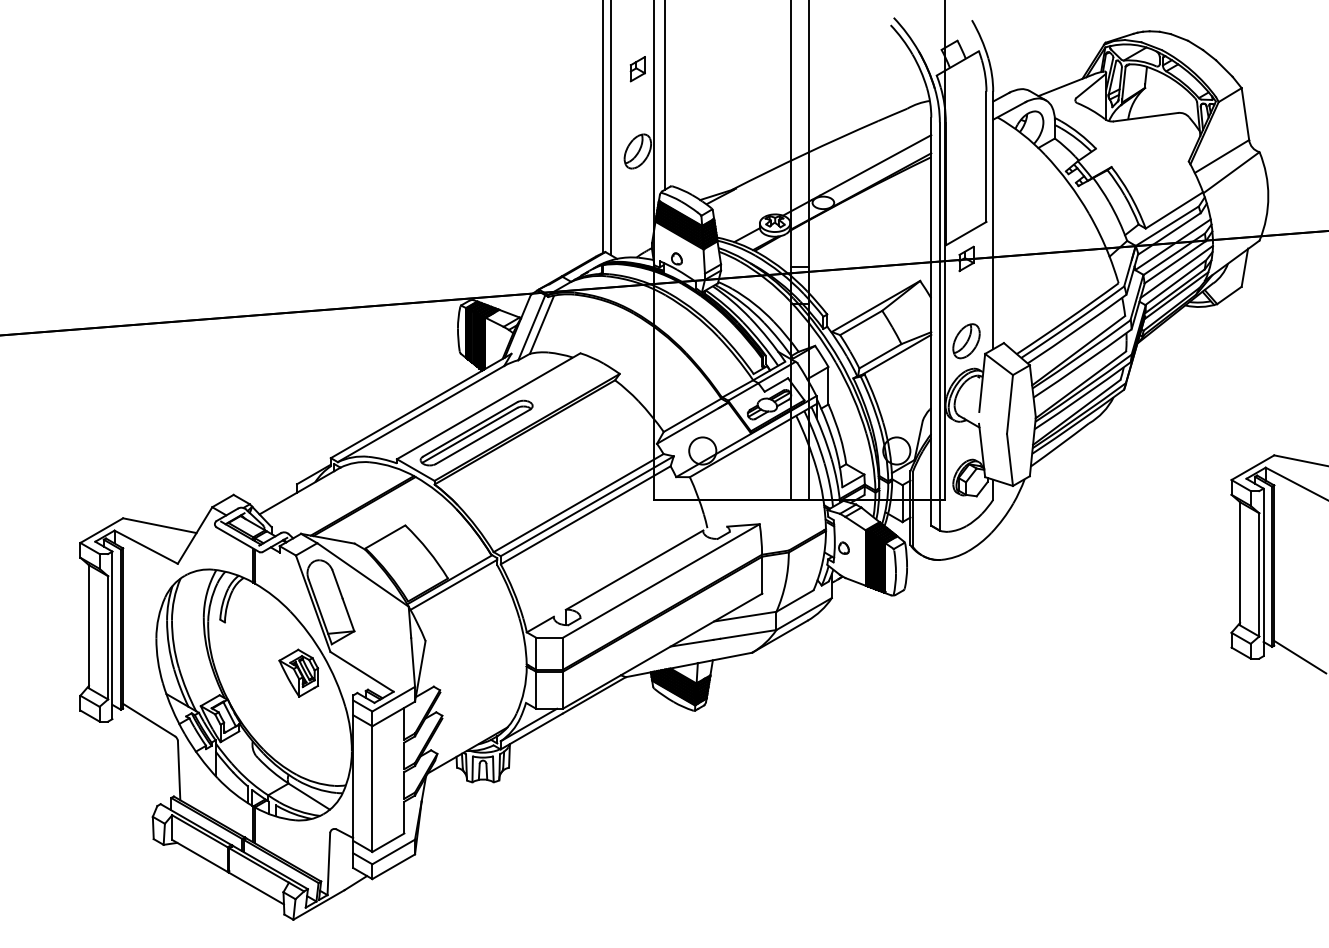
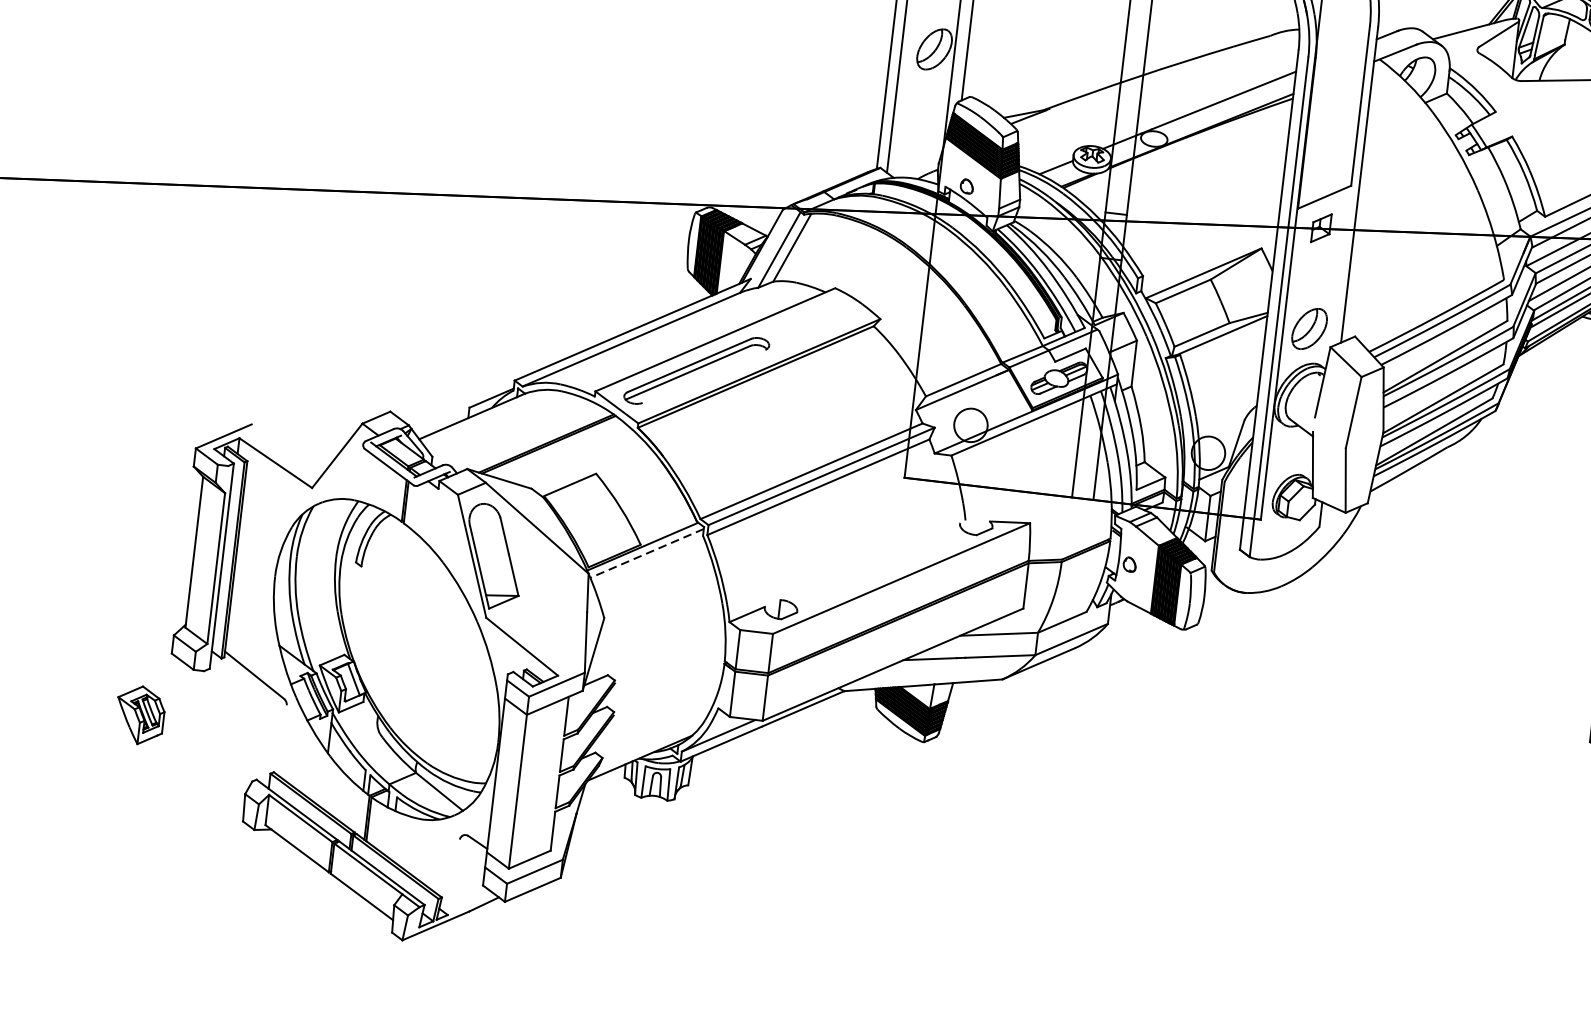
line: (483, 436) -> (704, 376), removed
line: (159, 525) -> (295, 438), removed
line: (634, 569) -> (870, 560), removed
line: (453, 585) -> (646, 554), solid -> dashed
part: (298, 672) -> (139, 714), moved
line: (178, 770) -> (283, 741), removed
line: (328, 864) -> (453, 877), removed

